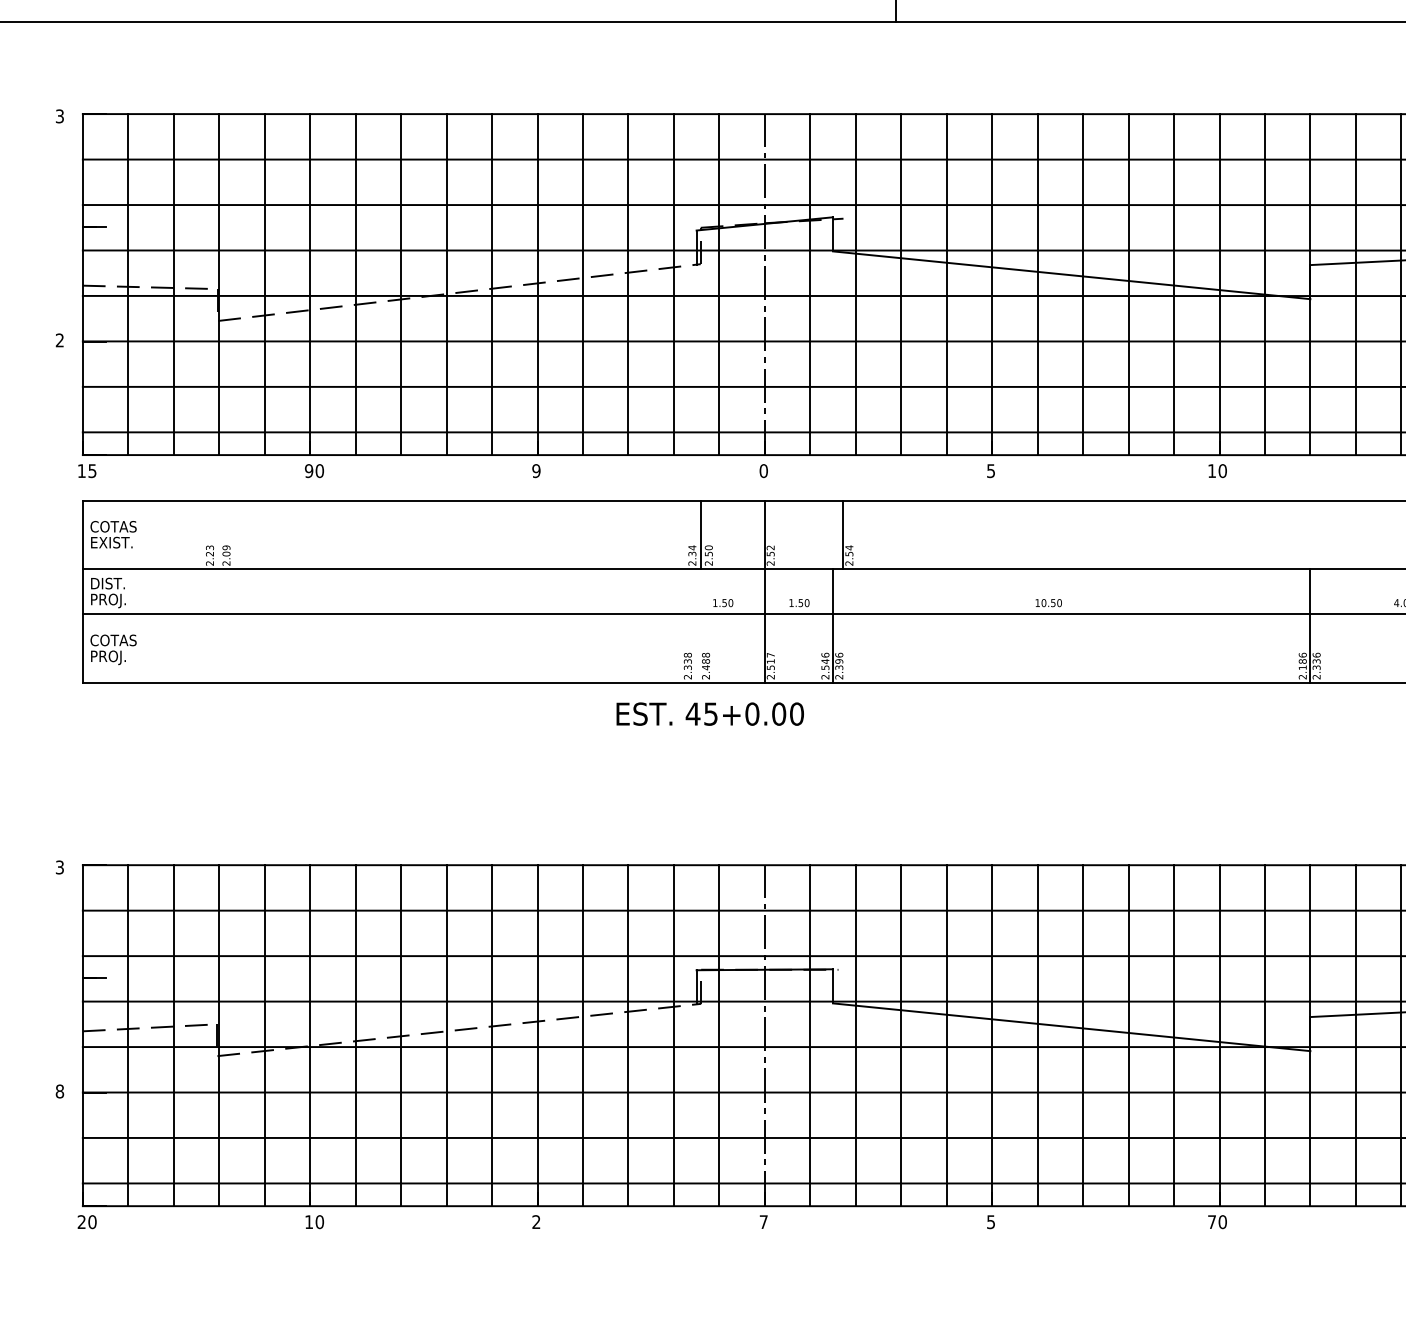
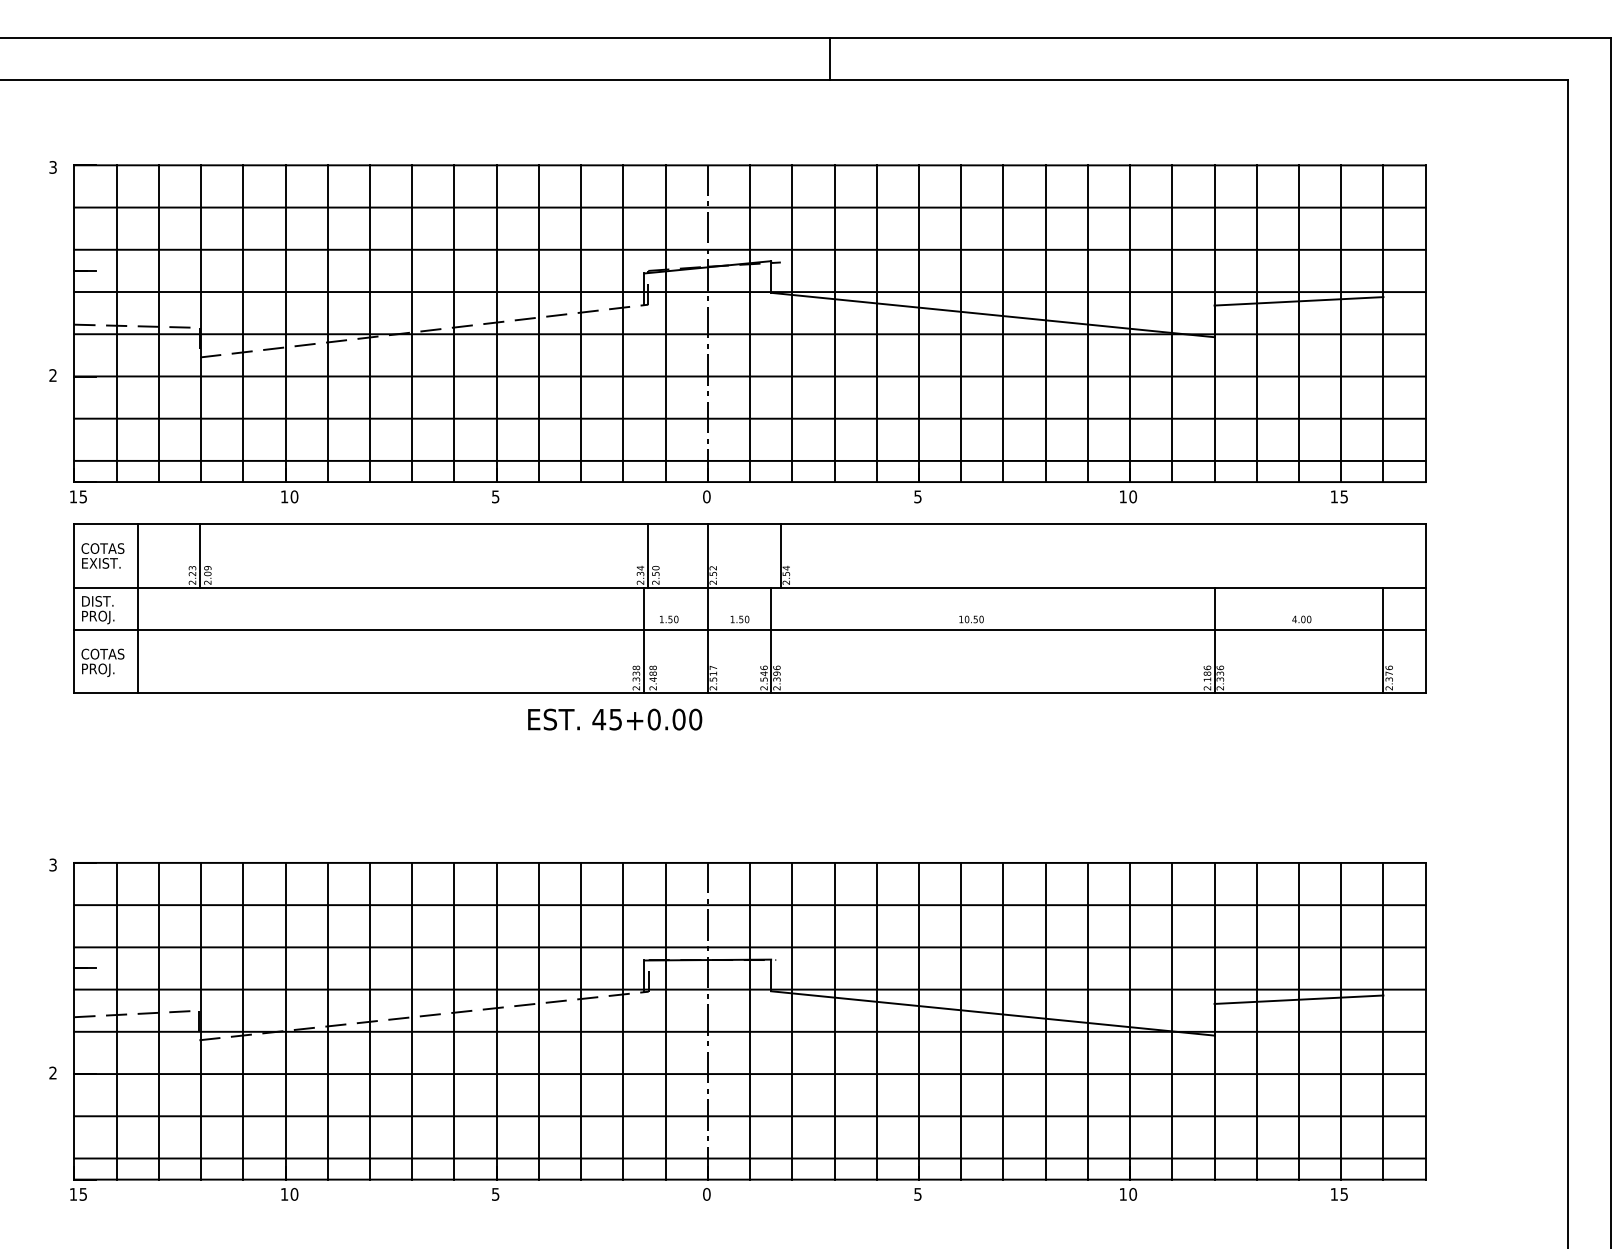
text: (309, 470) -> (284, 496), 90 -> 10
text: (536, 470) -> (495, 496), 9 -> 5
line: (218, 534) -> (200, 555), added
line: (150, 591) -> (137, 608), added
line: (696, 625) -> (644, 640), added
text: (710, 714) -> (615, 719), moved
text: (59, 1090) -> (52, 1072), 8 -> 2
text: (87, 1221) -> (78, 1193), 20 -> 15
text: (536, 1221) -> (495, 1193), 2 -> 5
text: (763, 1222) -> (706, 1194), 7 -> 0
text: (1211, 1222) -> (1122, 1194), 70 -> 10

